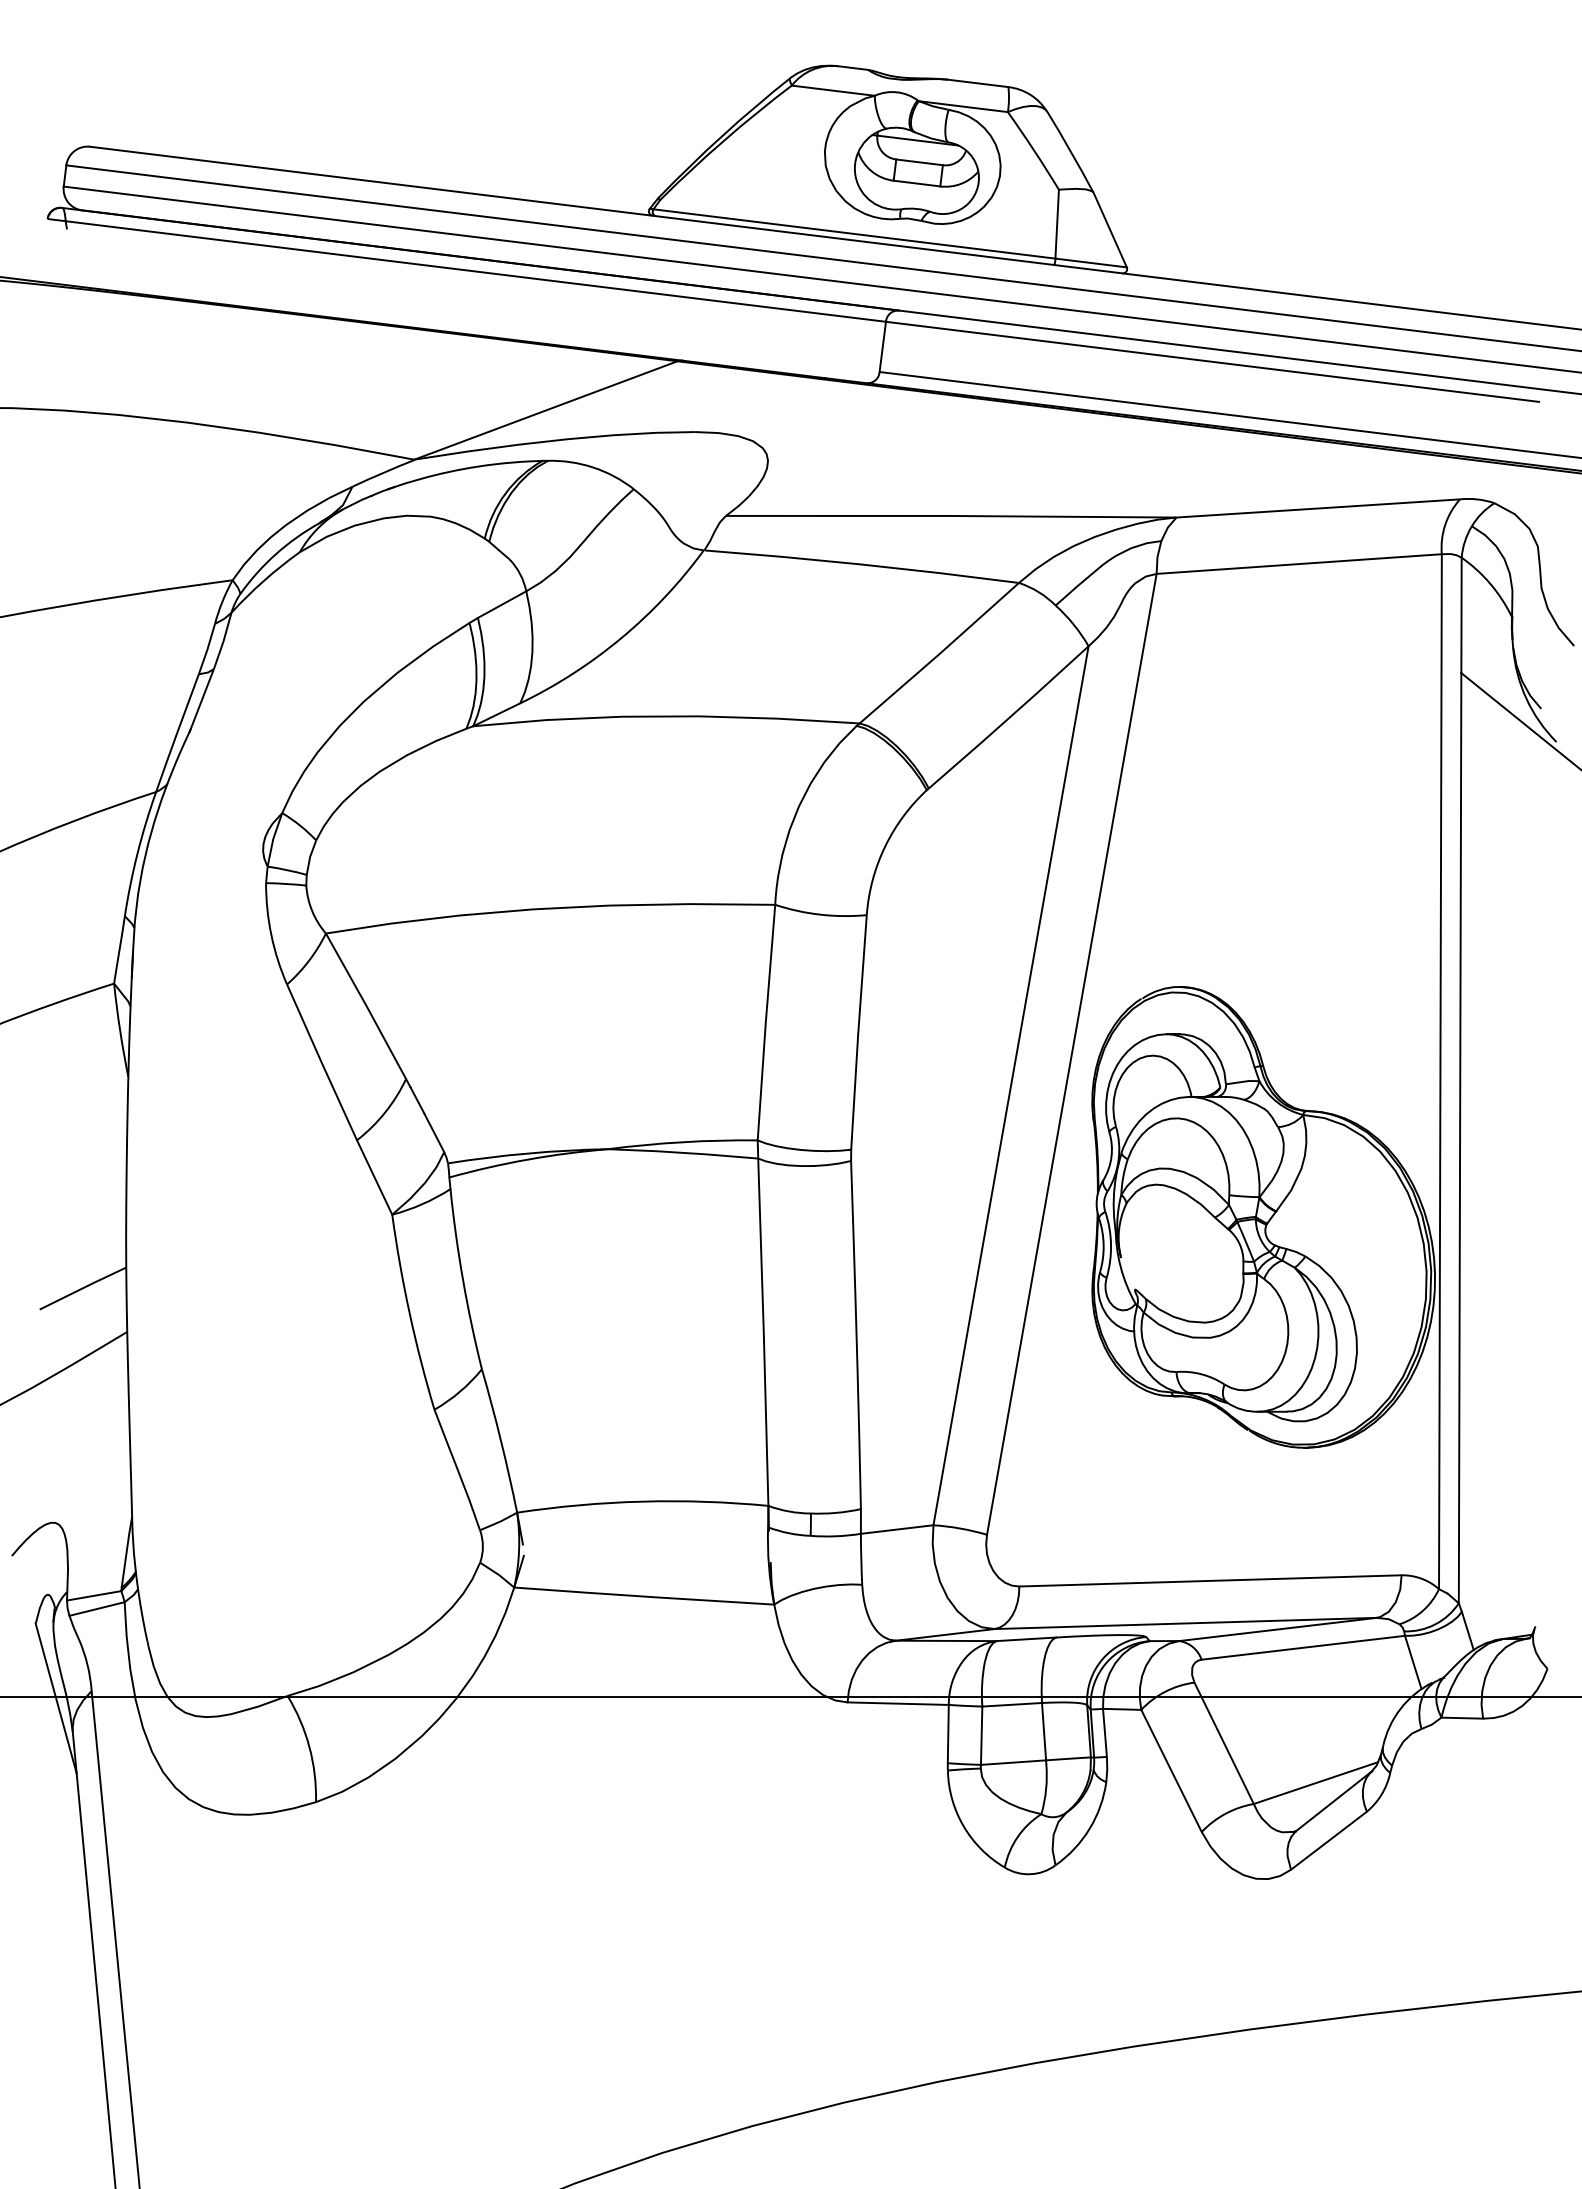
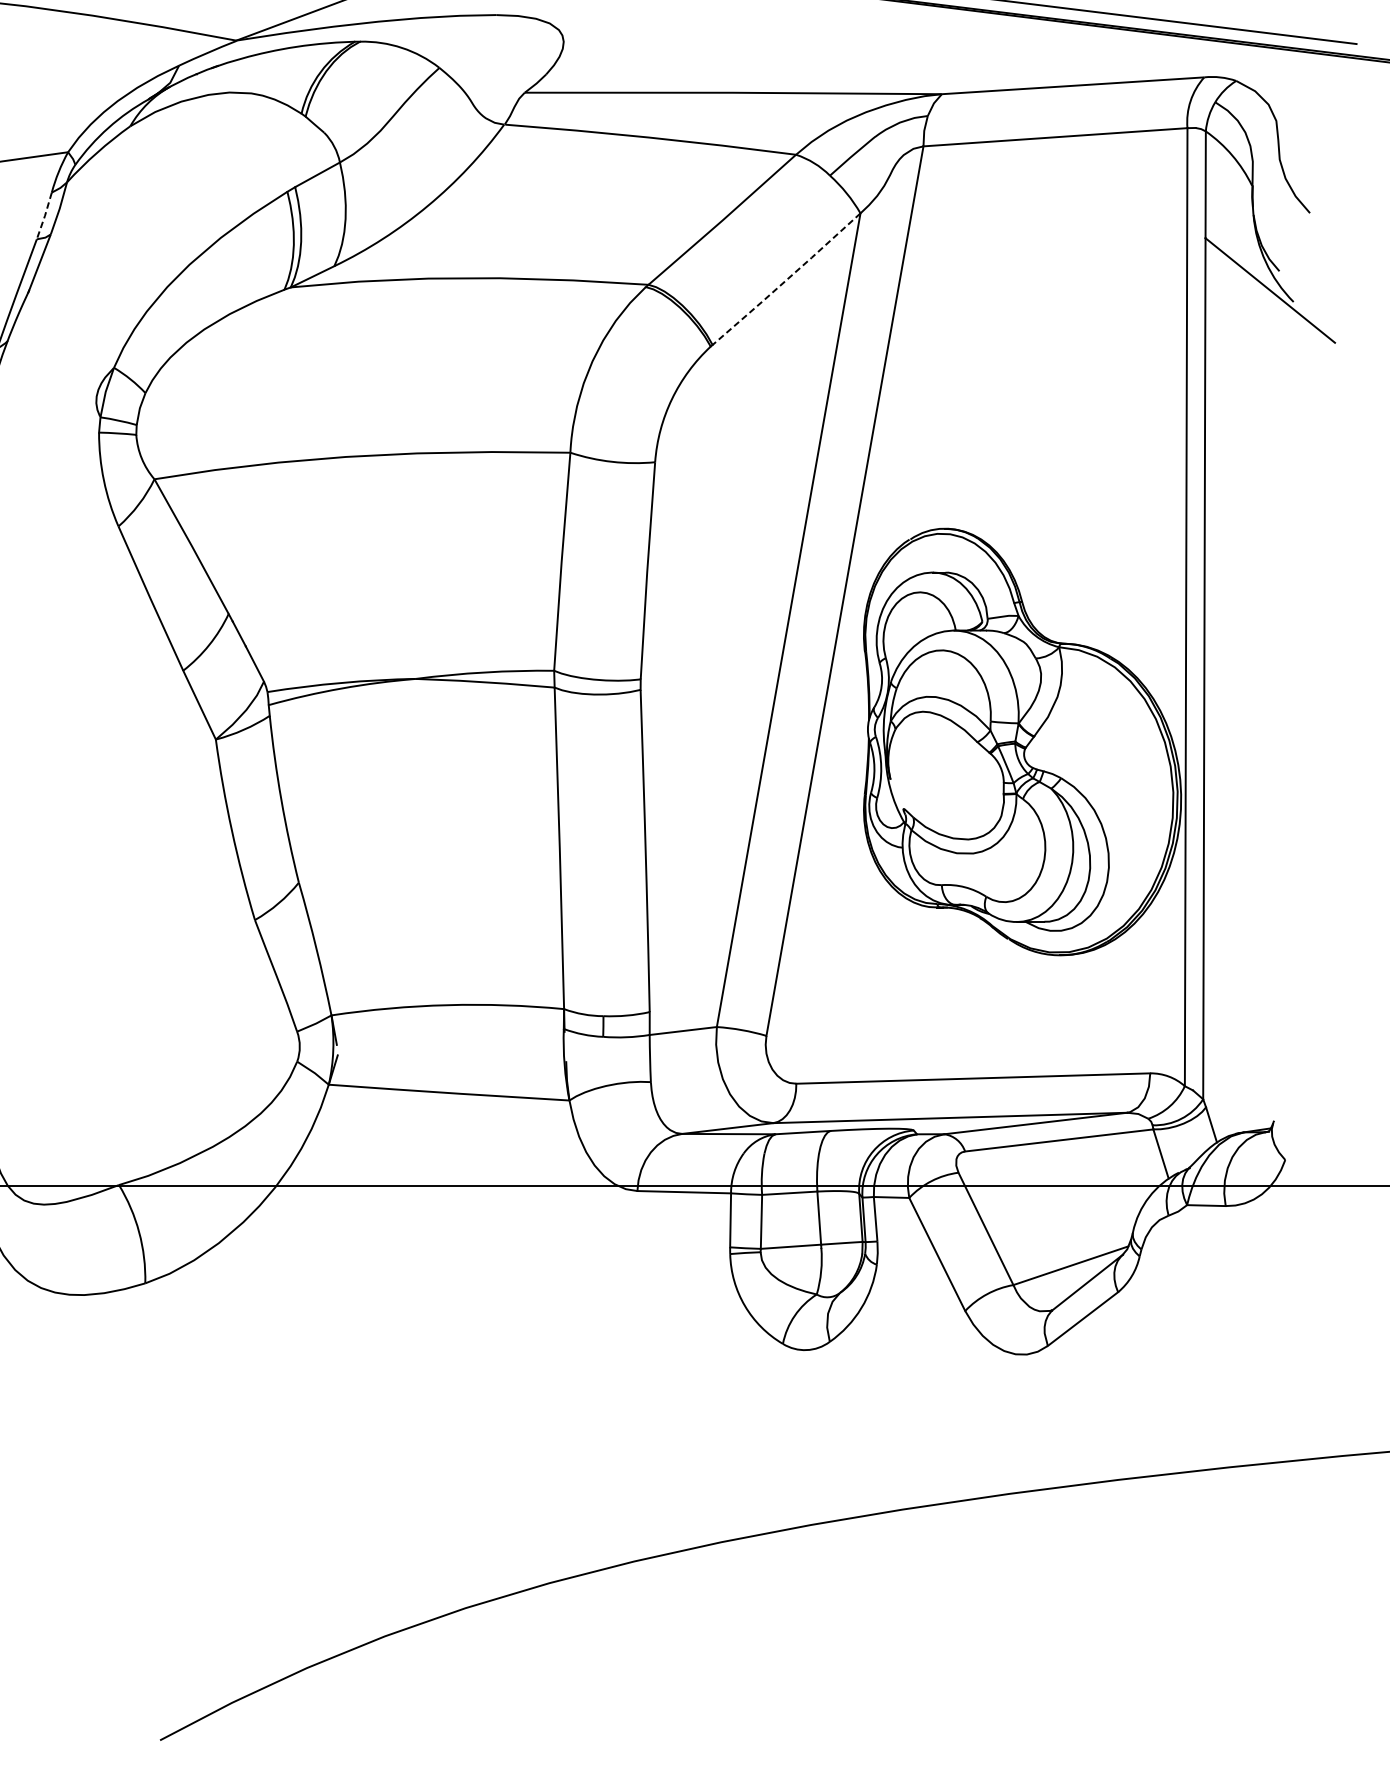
line: (207, 649) -> (44, 216), solid -> dashed
line: (1009, 717) -> (787, 279), solid -> dashed

